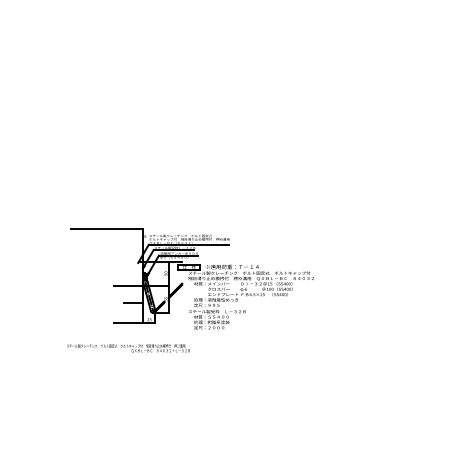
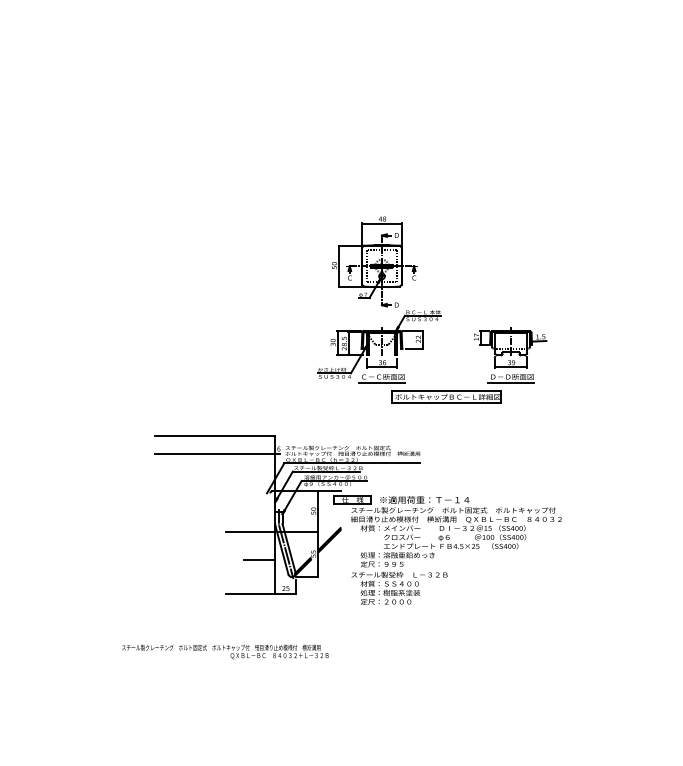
part: (236, 153) -> (431, 309), added
line: (108, 239) -> (217, 453), added
text: (128, 348) -> (225, 651), moved

